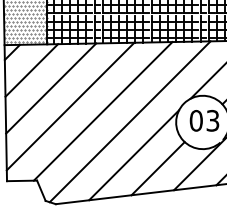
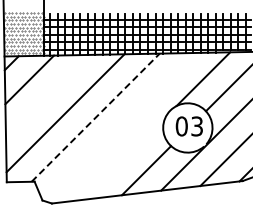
line: (51, 88) -> (47, 96), removed
line: (102, 111) -> (95, 117), solid -> dashed
line: (129, 120) -> (120, 126), removed
line: (133, 154) -> (123, 157), removed

